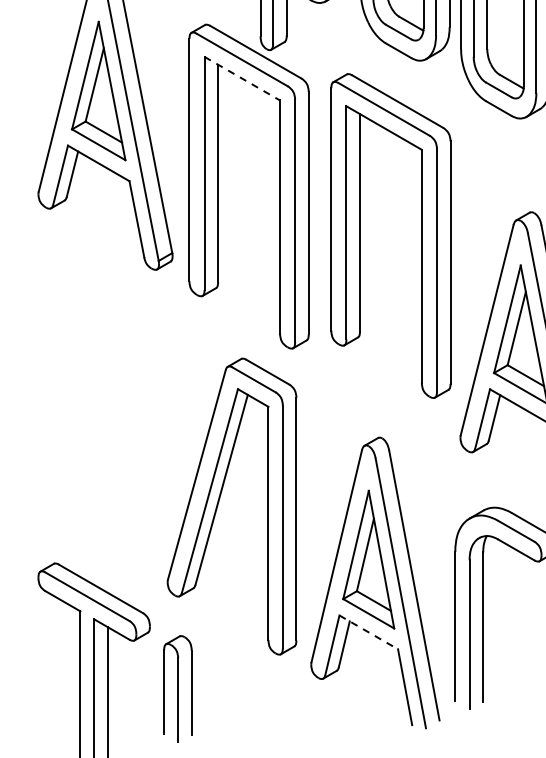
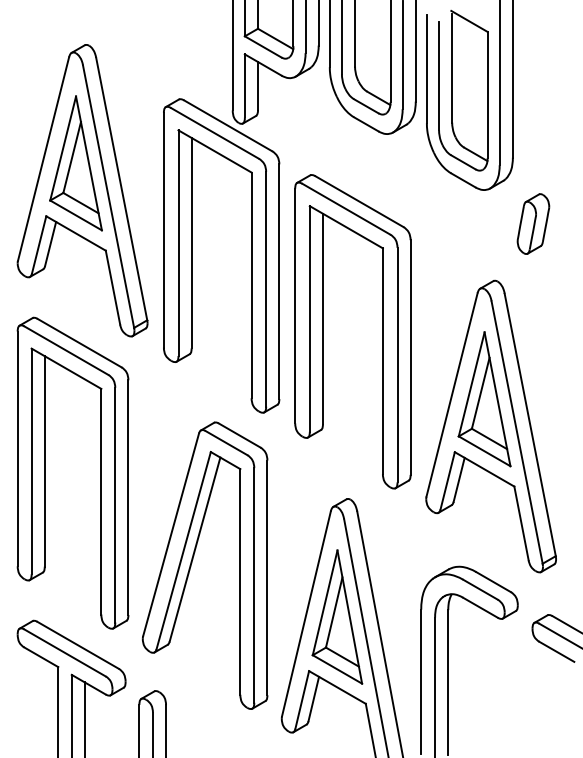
line: (242, 78) -> (215, 151), dashed -> solid
part: (360, 235) -> (323, 331), moved
part: (67, 410) -> (45, 472), added
line: (368, 632) -> (337, 687), dashed -> solid

